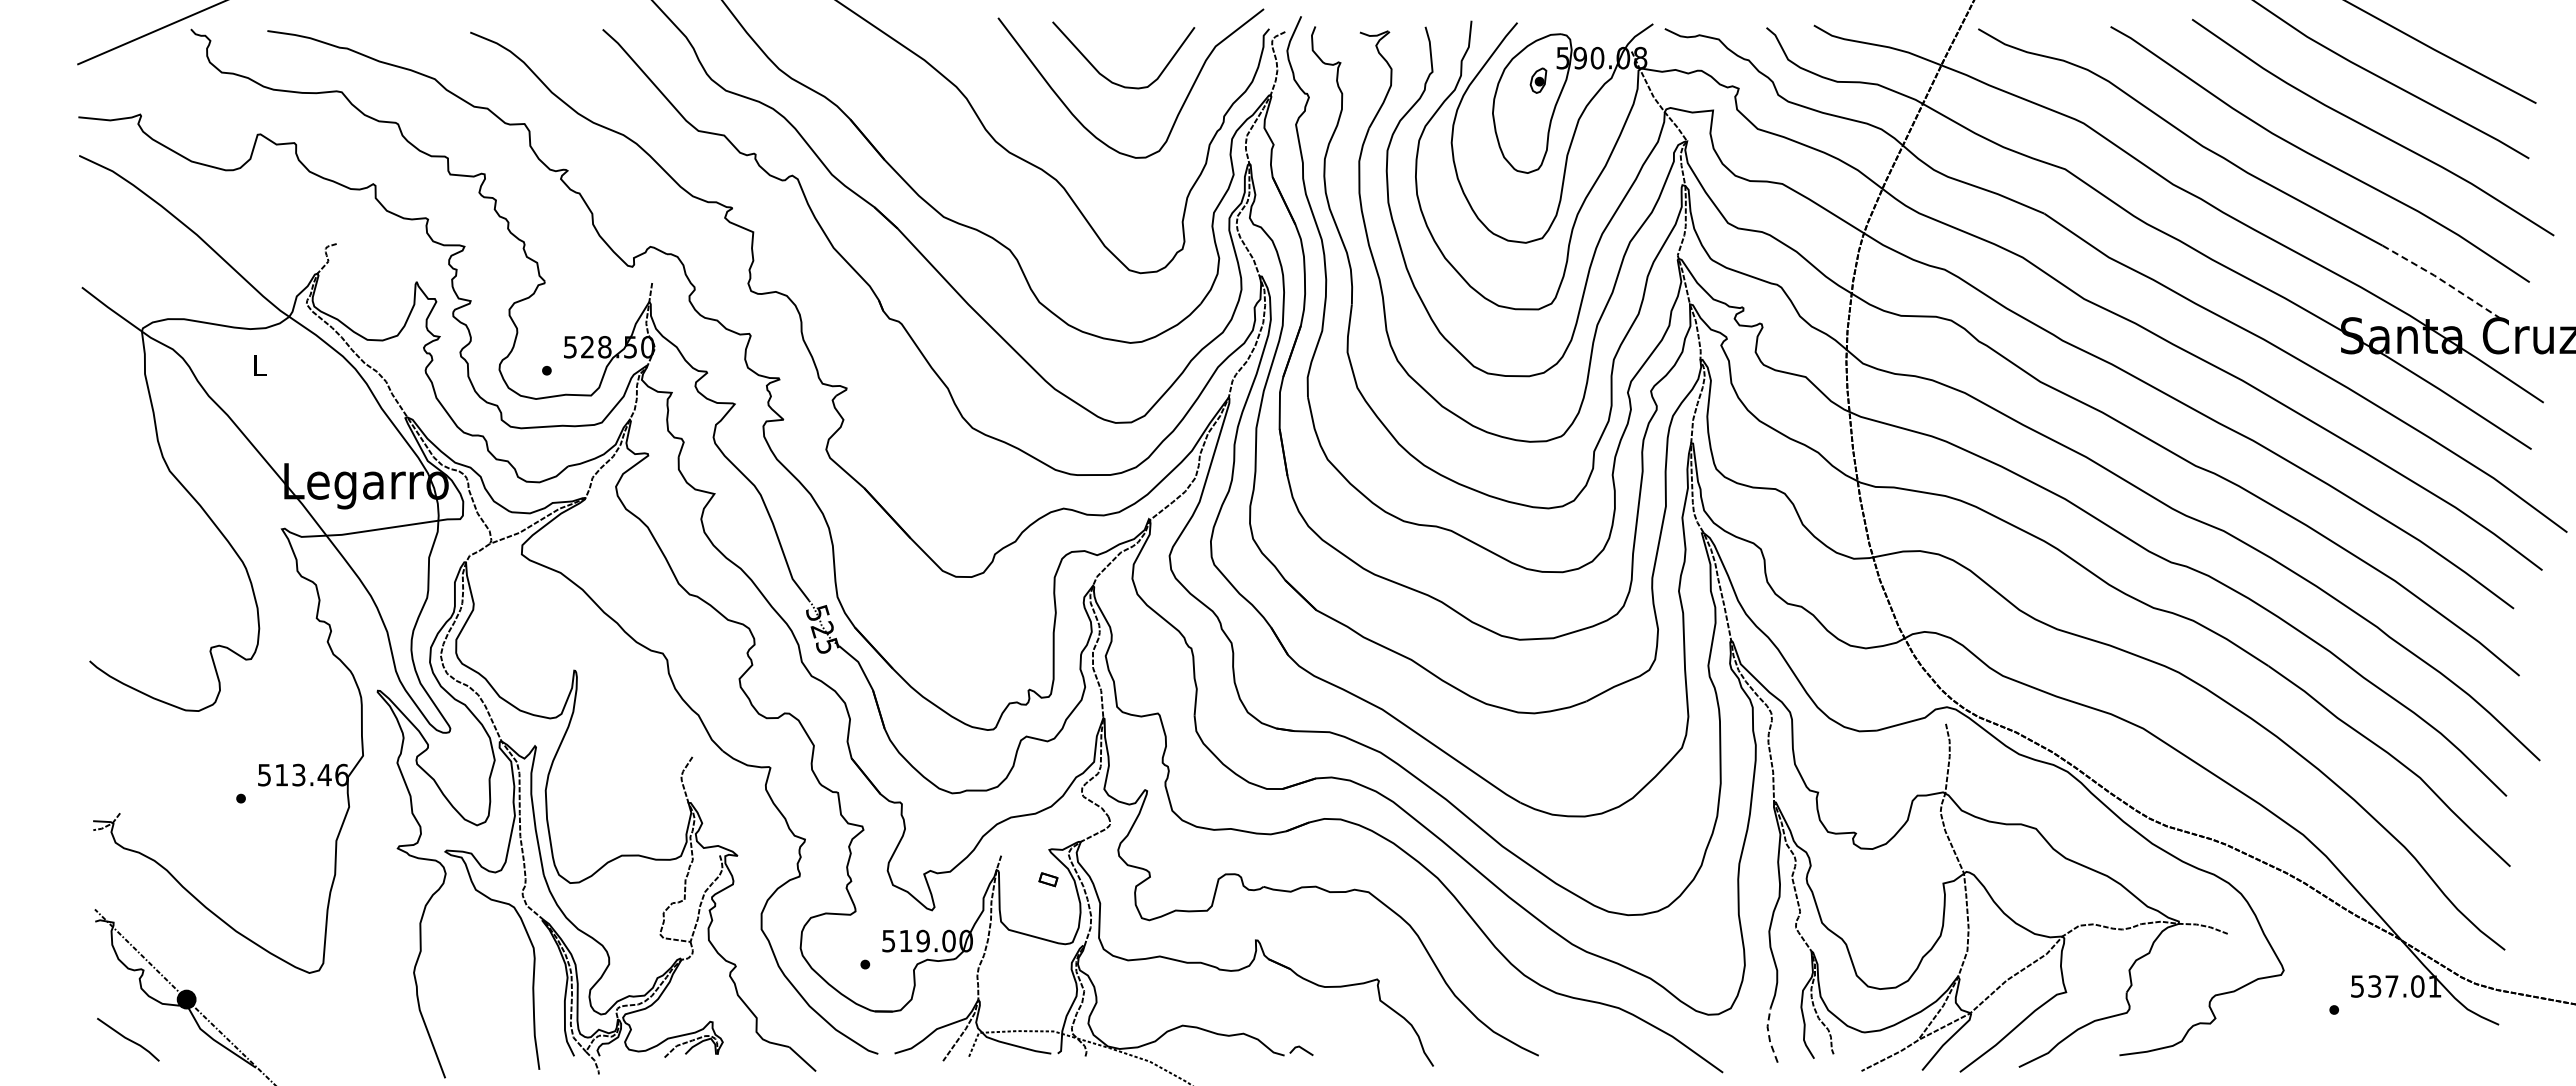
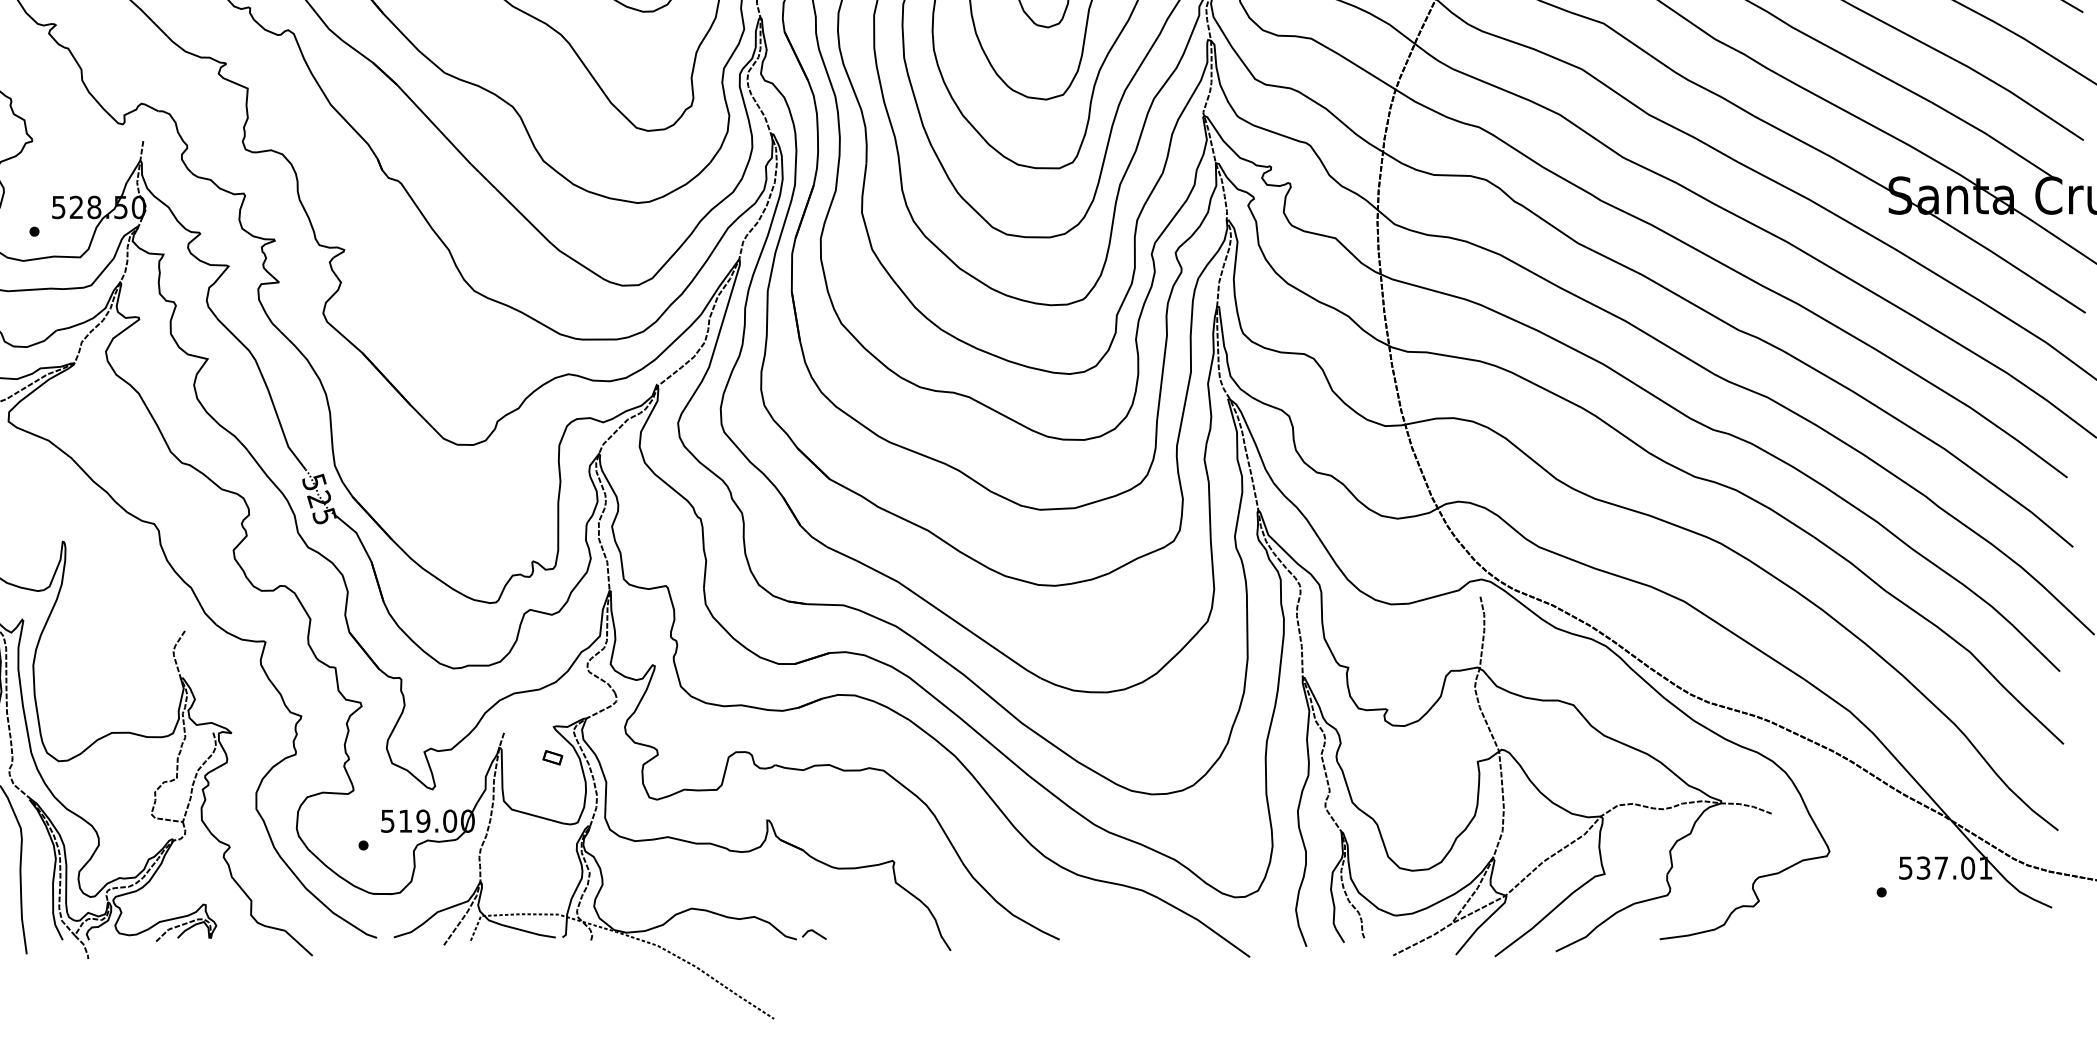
line: (2444, 281) -> (1995, 139), dashed -> solid
line: (1769, 1035) -> (1298, 918), dashed -> solid

